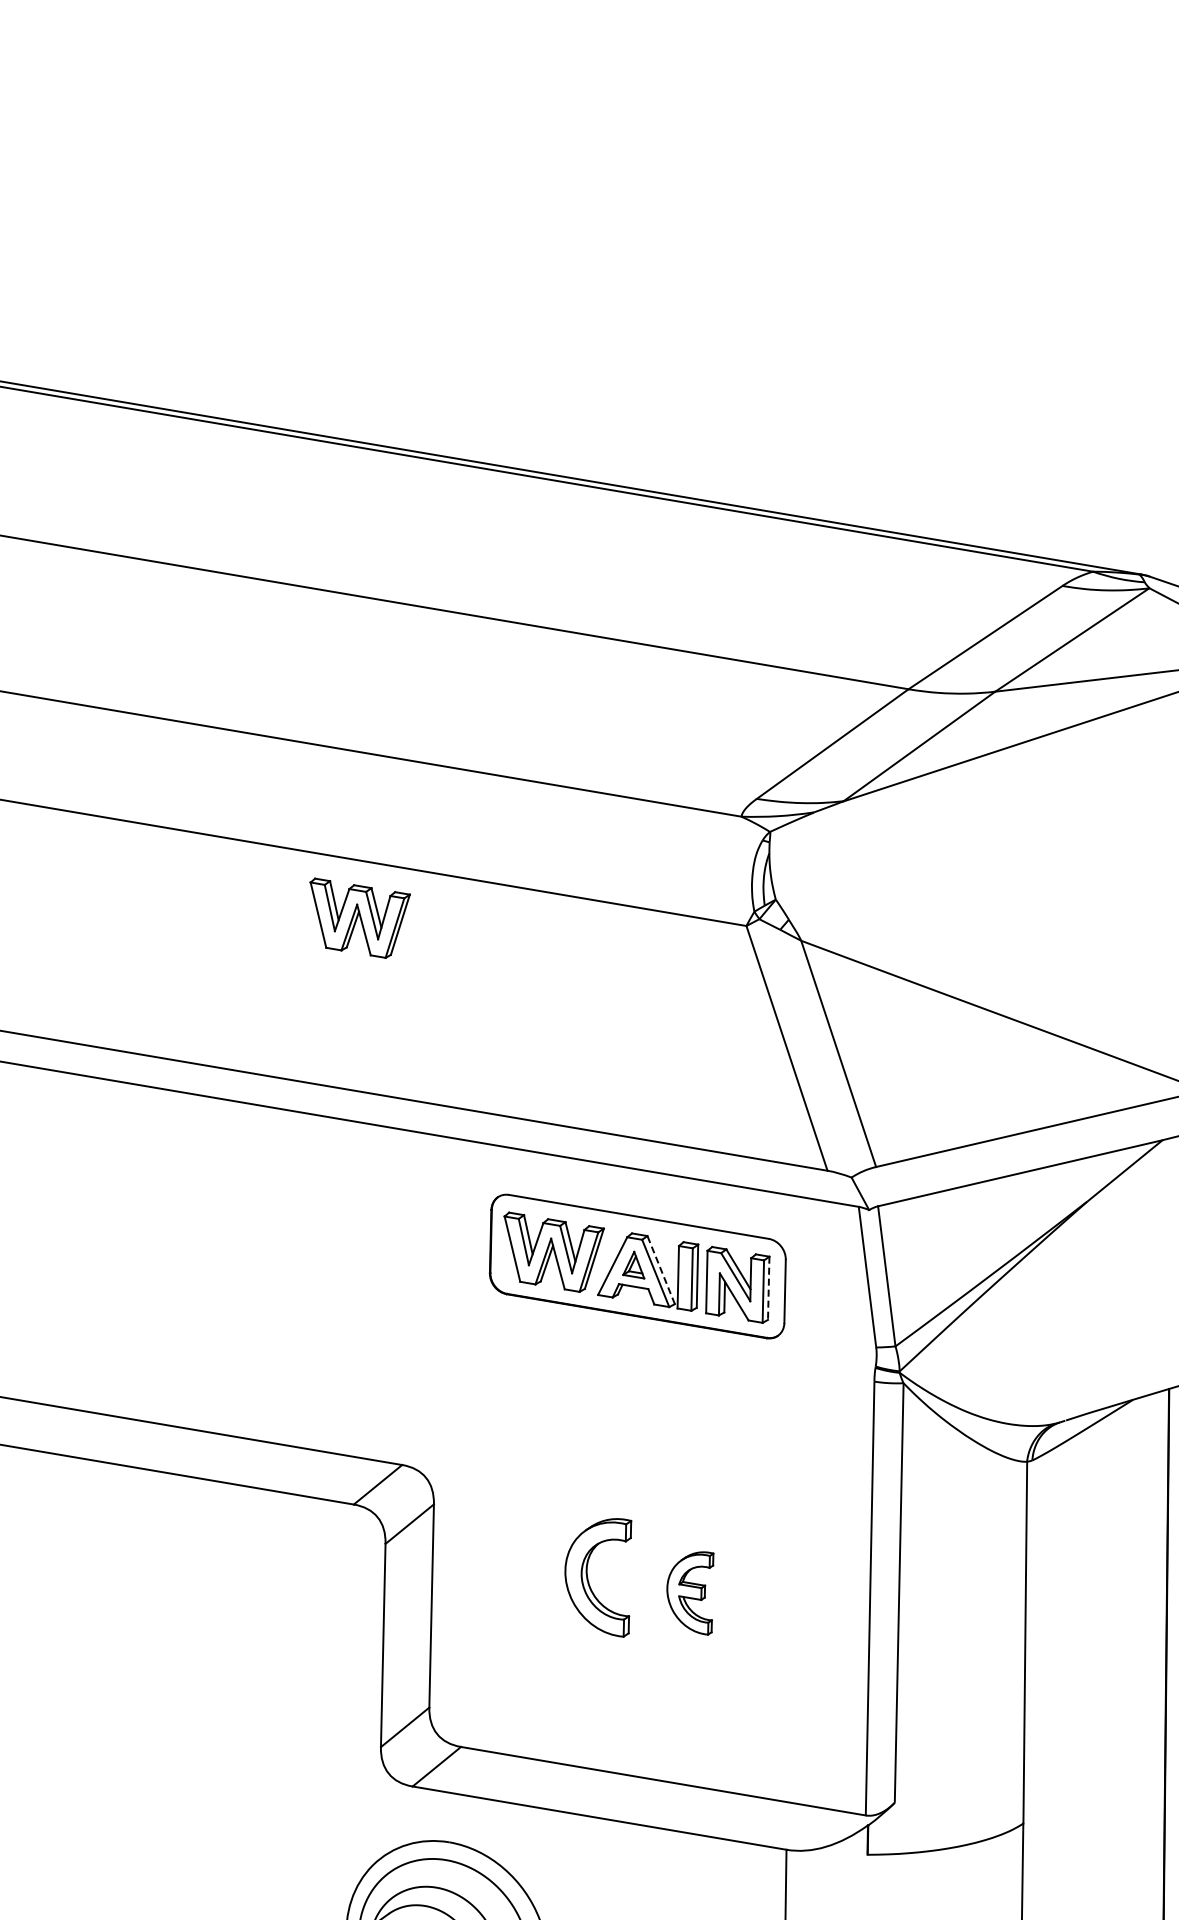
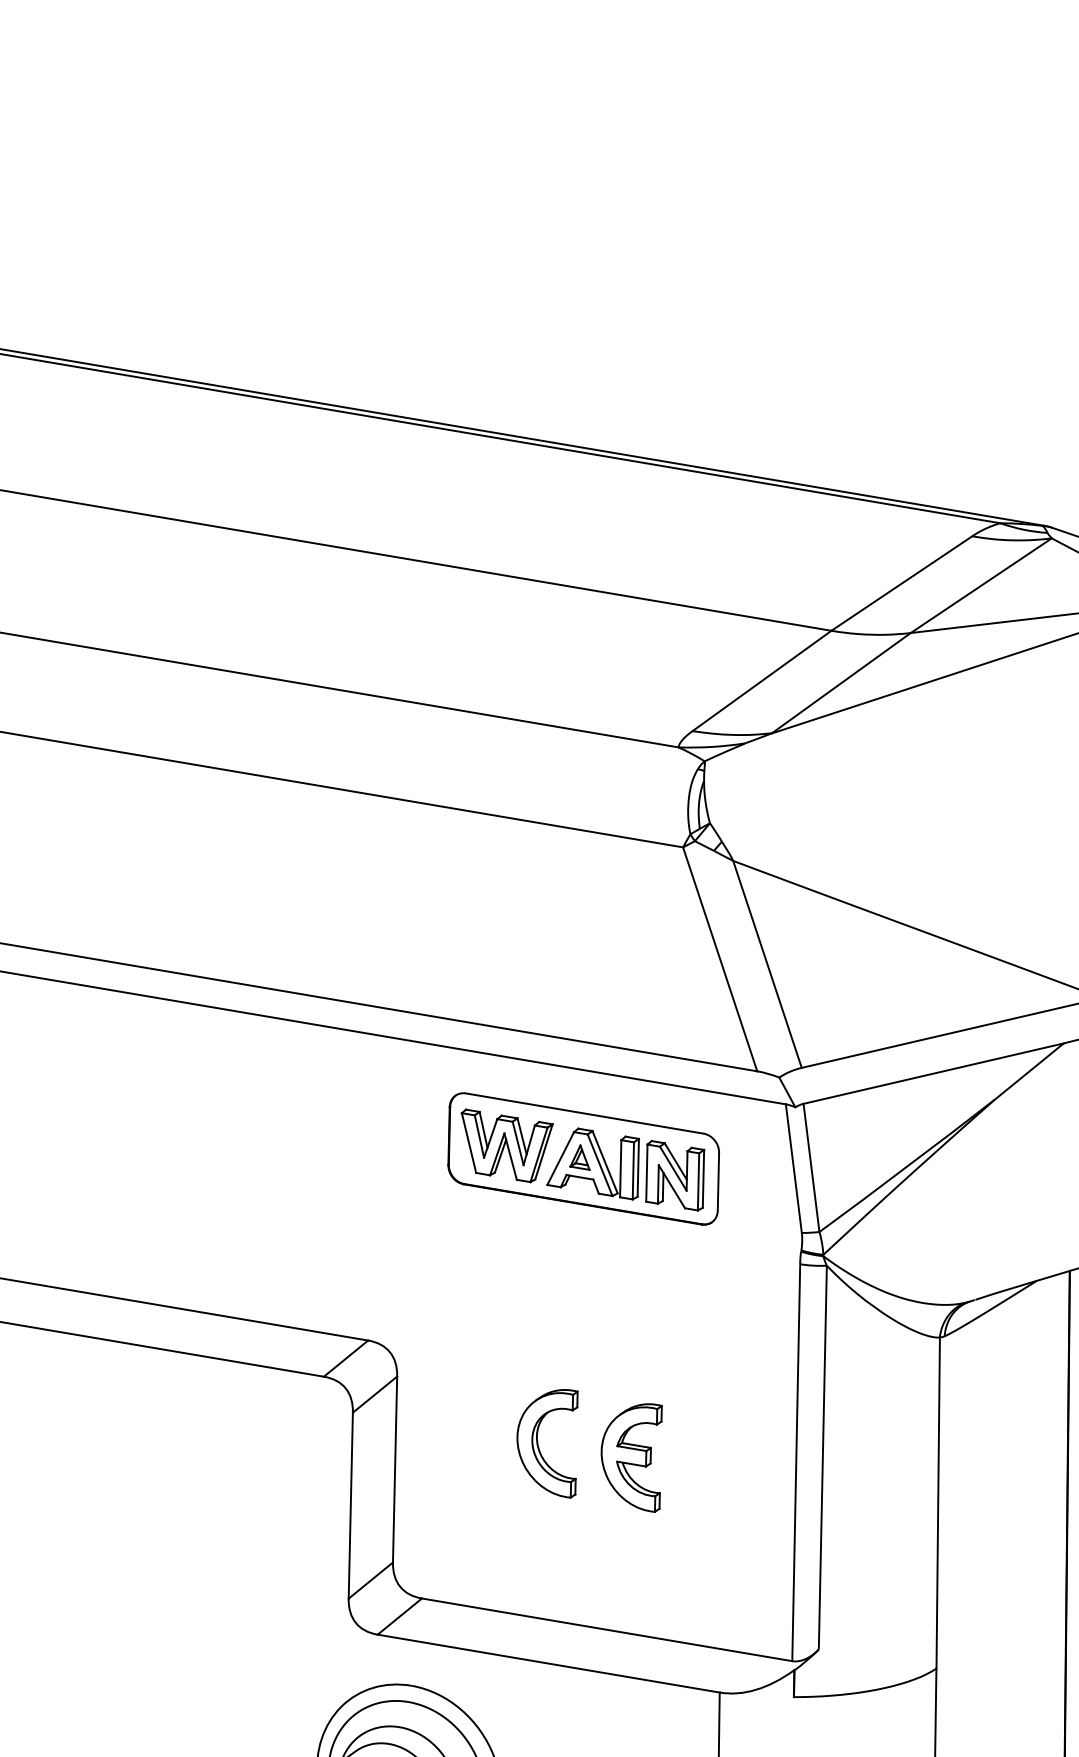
part: (359, 917) -> (329, 839), removed
line: (661, 1270) -> (605, 1162), dashed -> solid
line: (768, 1288) -> (703, 1179), dashed -> solid
part: (690, 1593) -> (631, 1458), size x1.43

